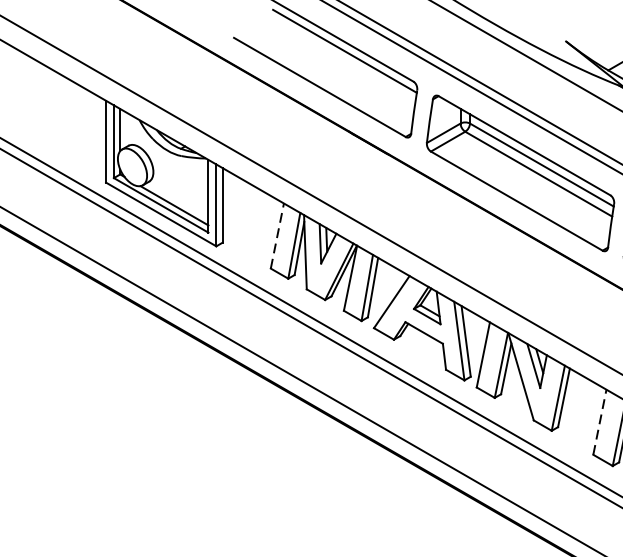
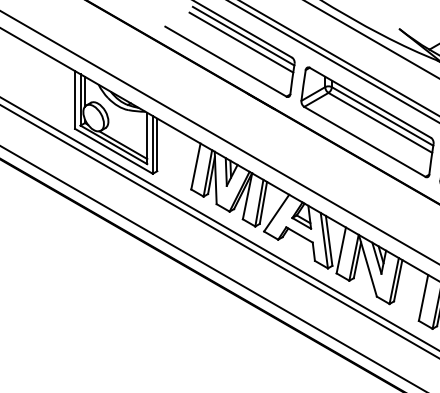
line: (341, 60) -> (241, 42), added
line: (278, 235) -> (196, 166), dashed -> solid
line: (599, 421) -> (423, 297), dashed -> solid

